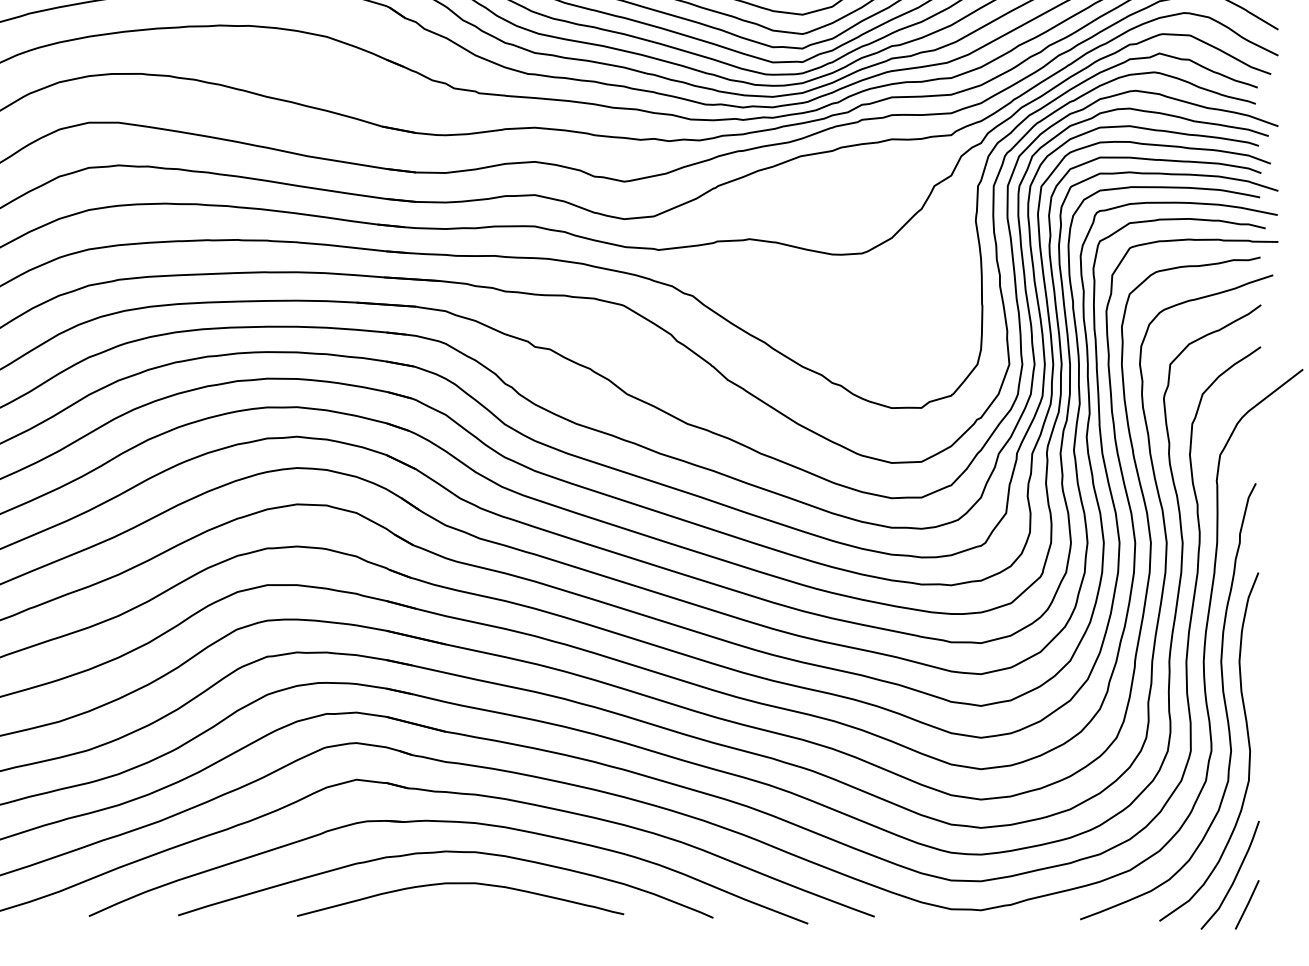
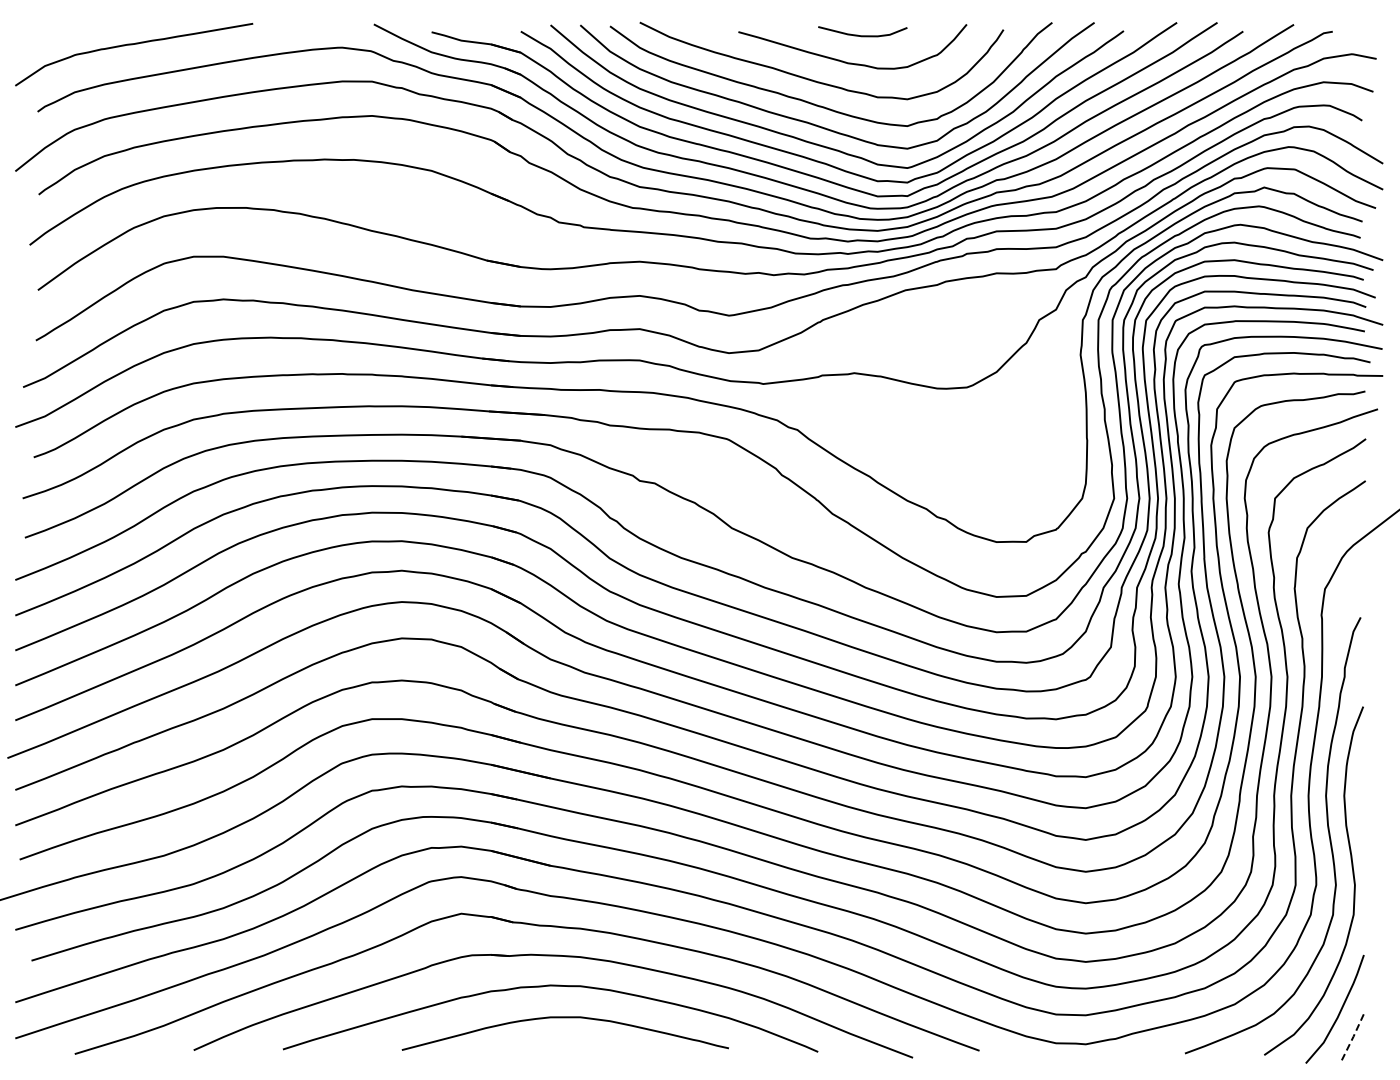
line: (1247, 904) -> (1352, 1038), solid -> dashed

